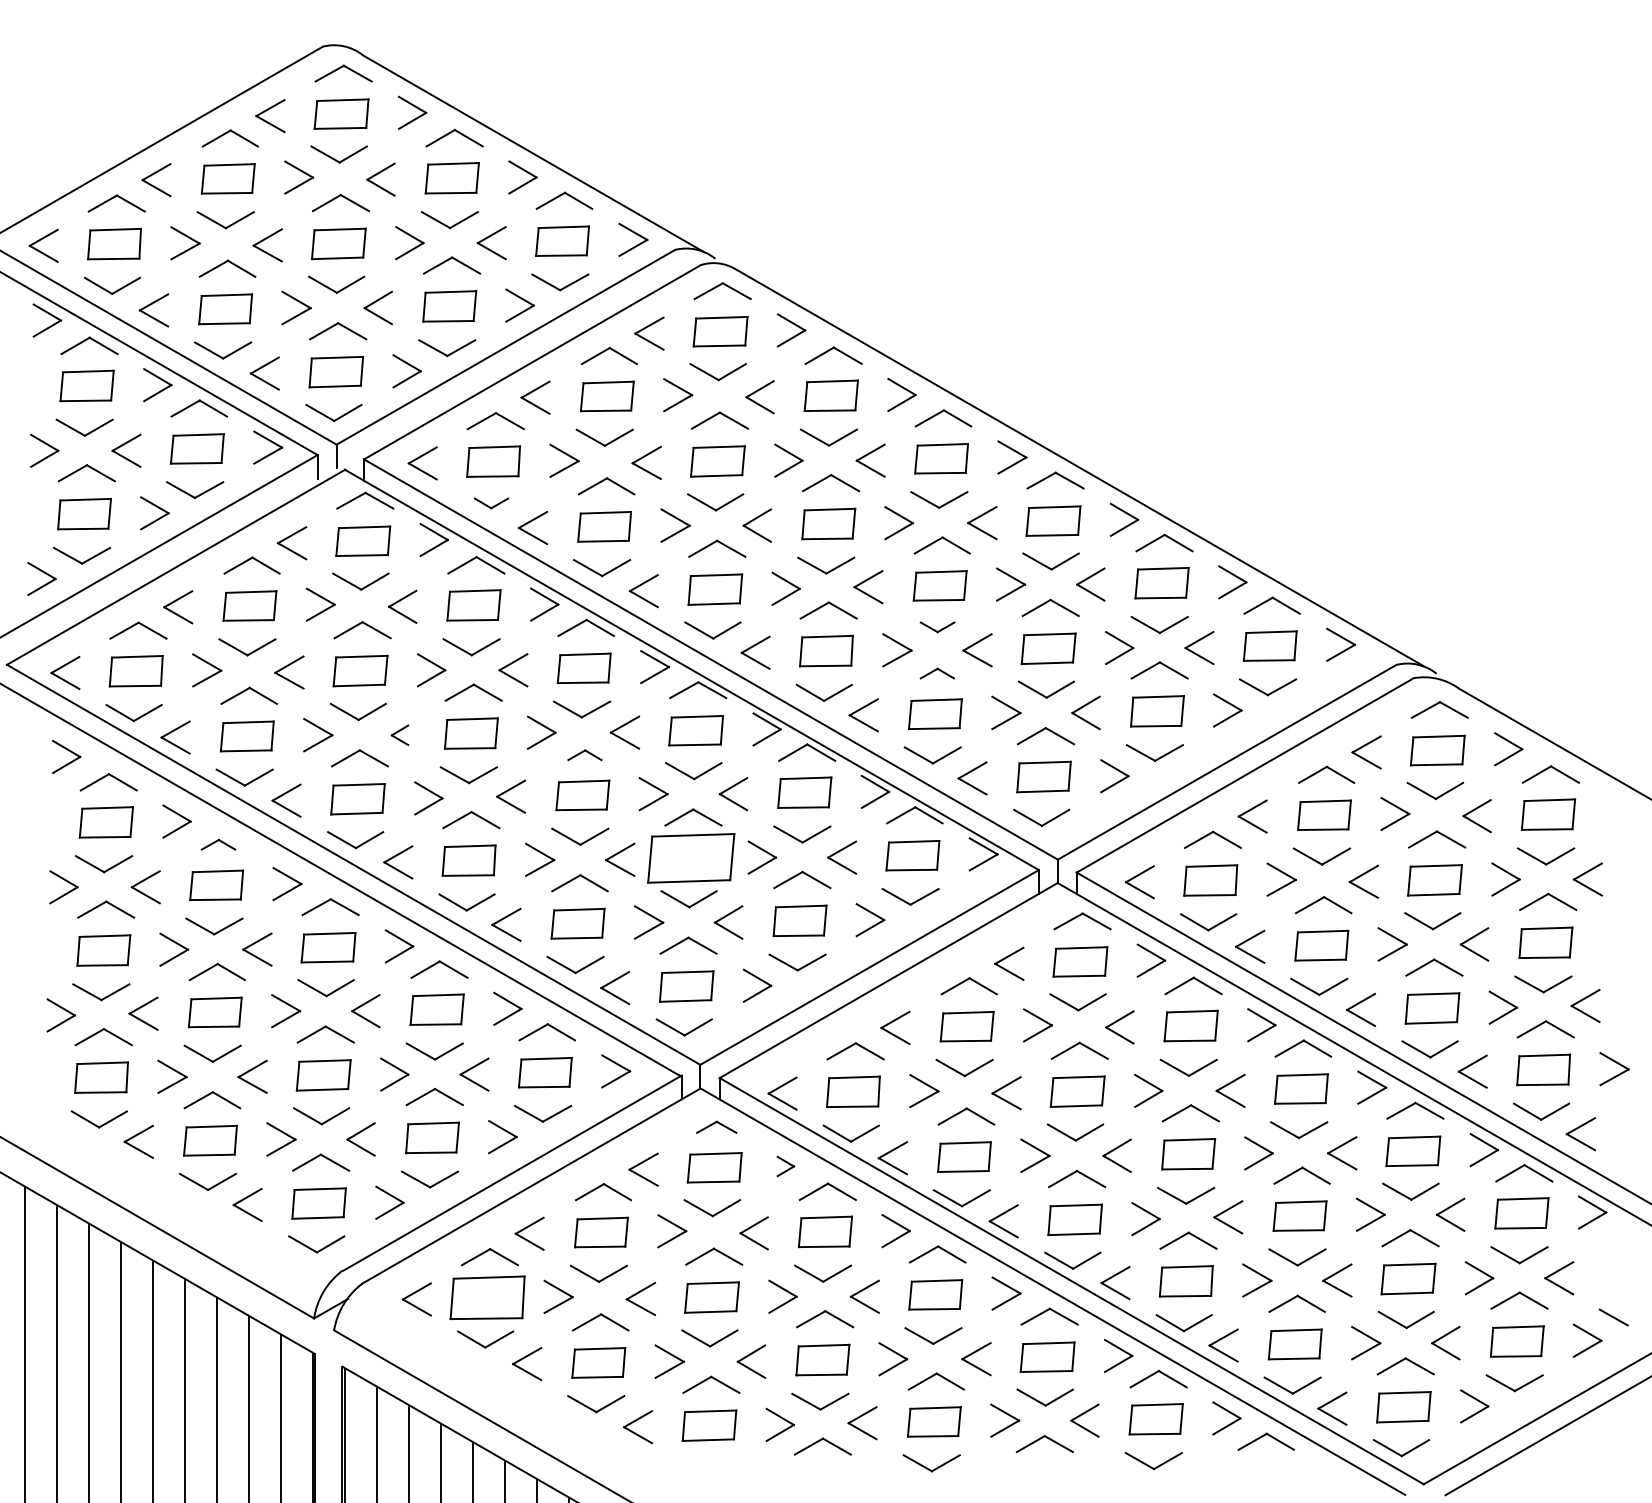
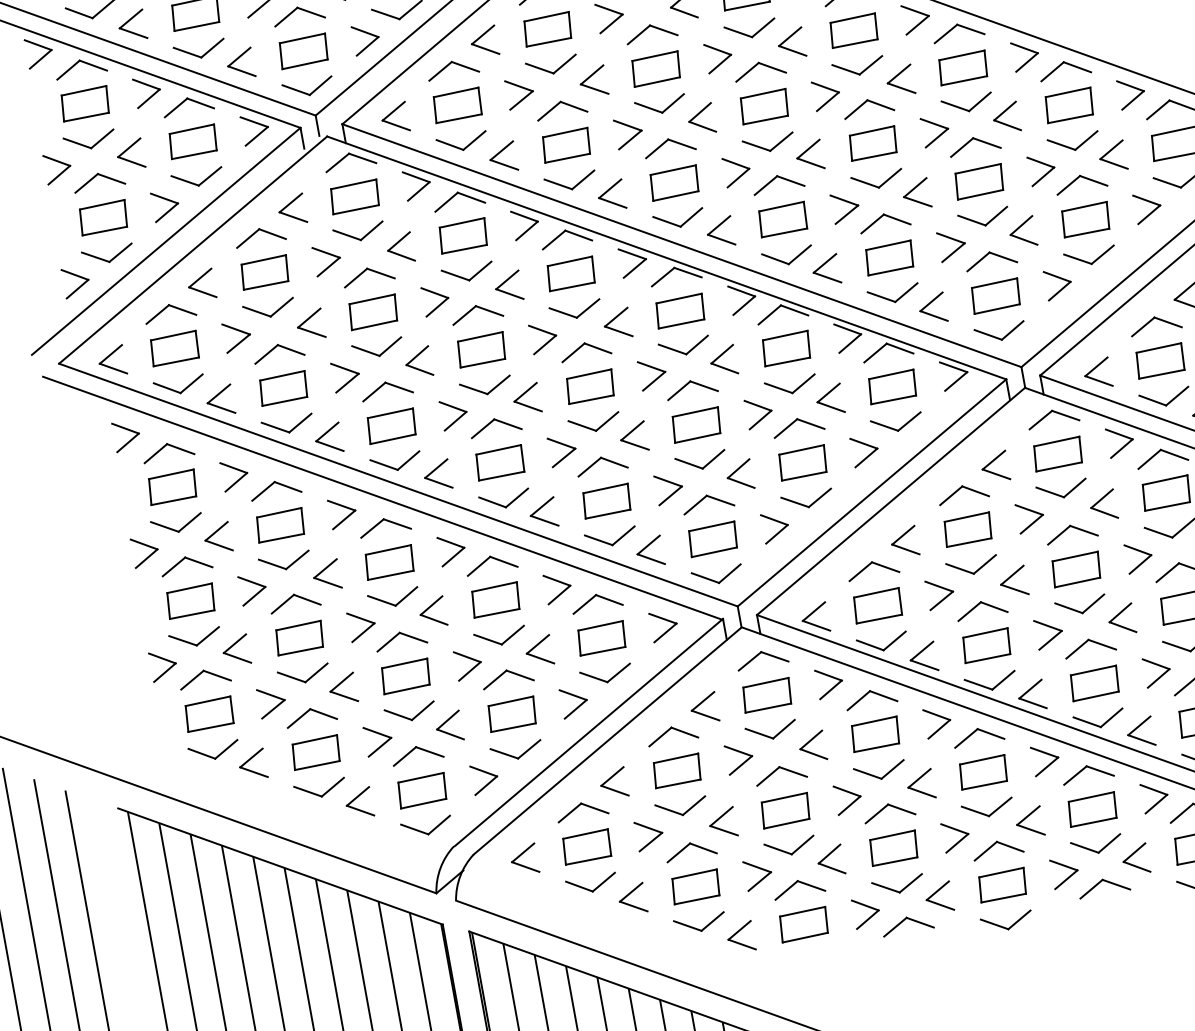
part: (491, 503) -> (462, 142), size x1.67
part: (937, 627) -> (877, 180), size x1.67
part: (937, 673) -> (884, 221), size x1.67
part: (399, 735) -> (418, 363), size x1.67
part: (584, 755) -> (585, 351), size x1.67
part: (218, 844) -> (275, 488), size x1.67
part: (691, 858) -> (696, 425), size x0.62
part: (716, 1127) -> (762, 659), size x1.43
part: (785, 1166) -> (829, 682), size x1.67
part: (487, 1297) -> (586, 846), size x0.71

